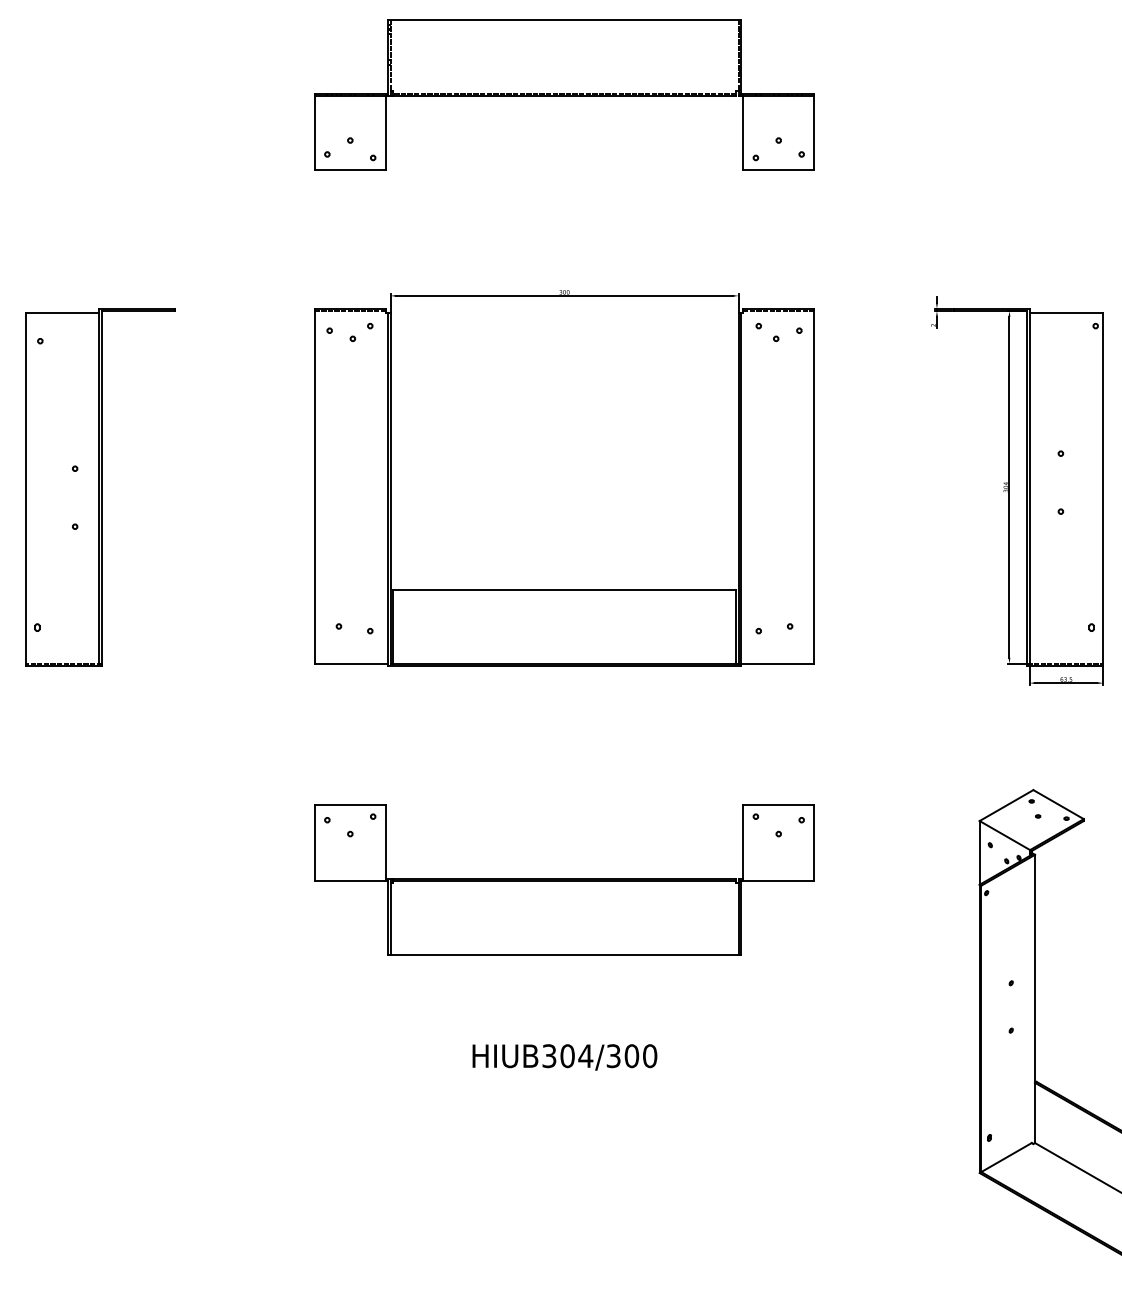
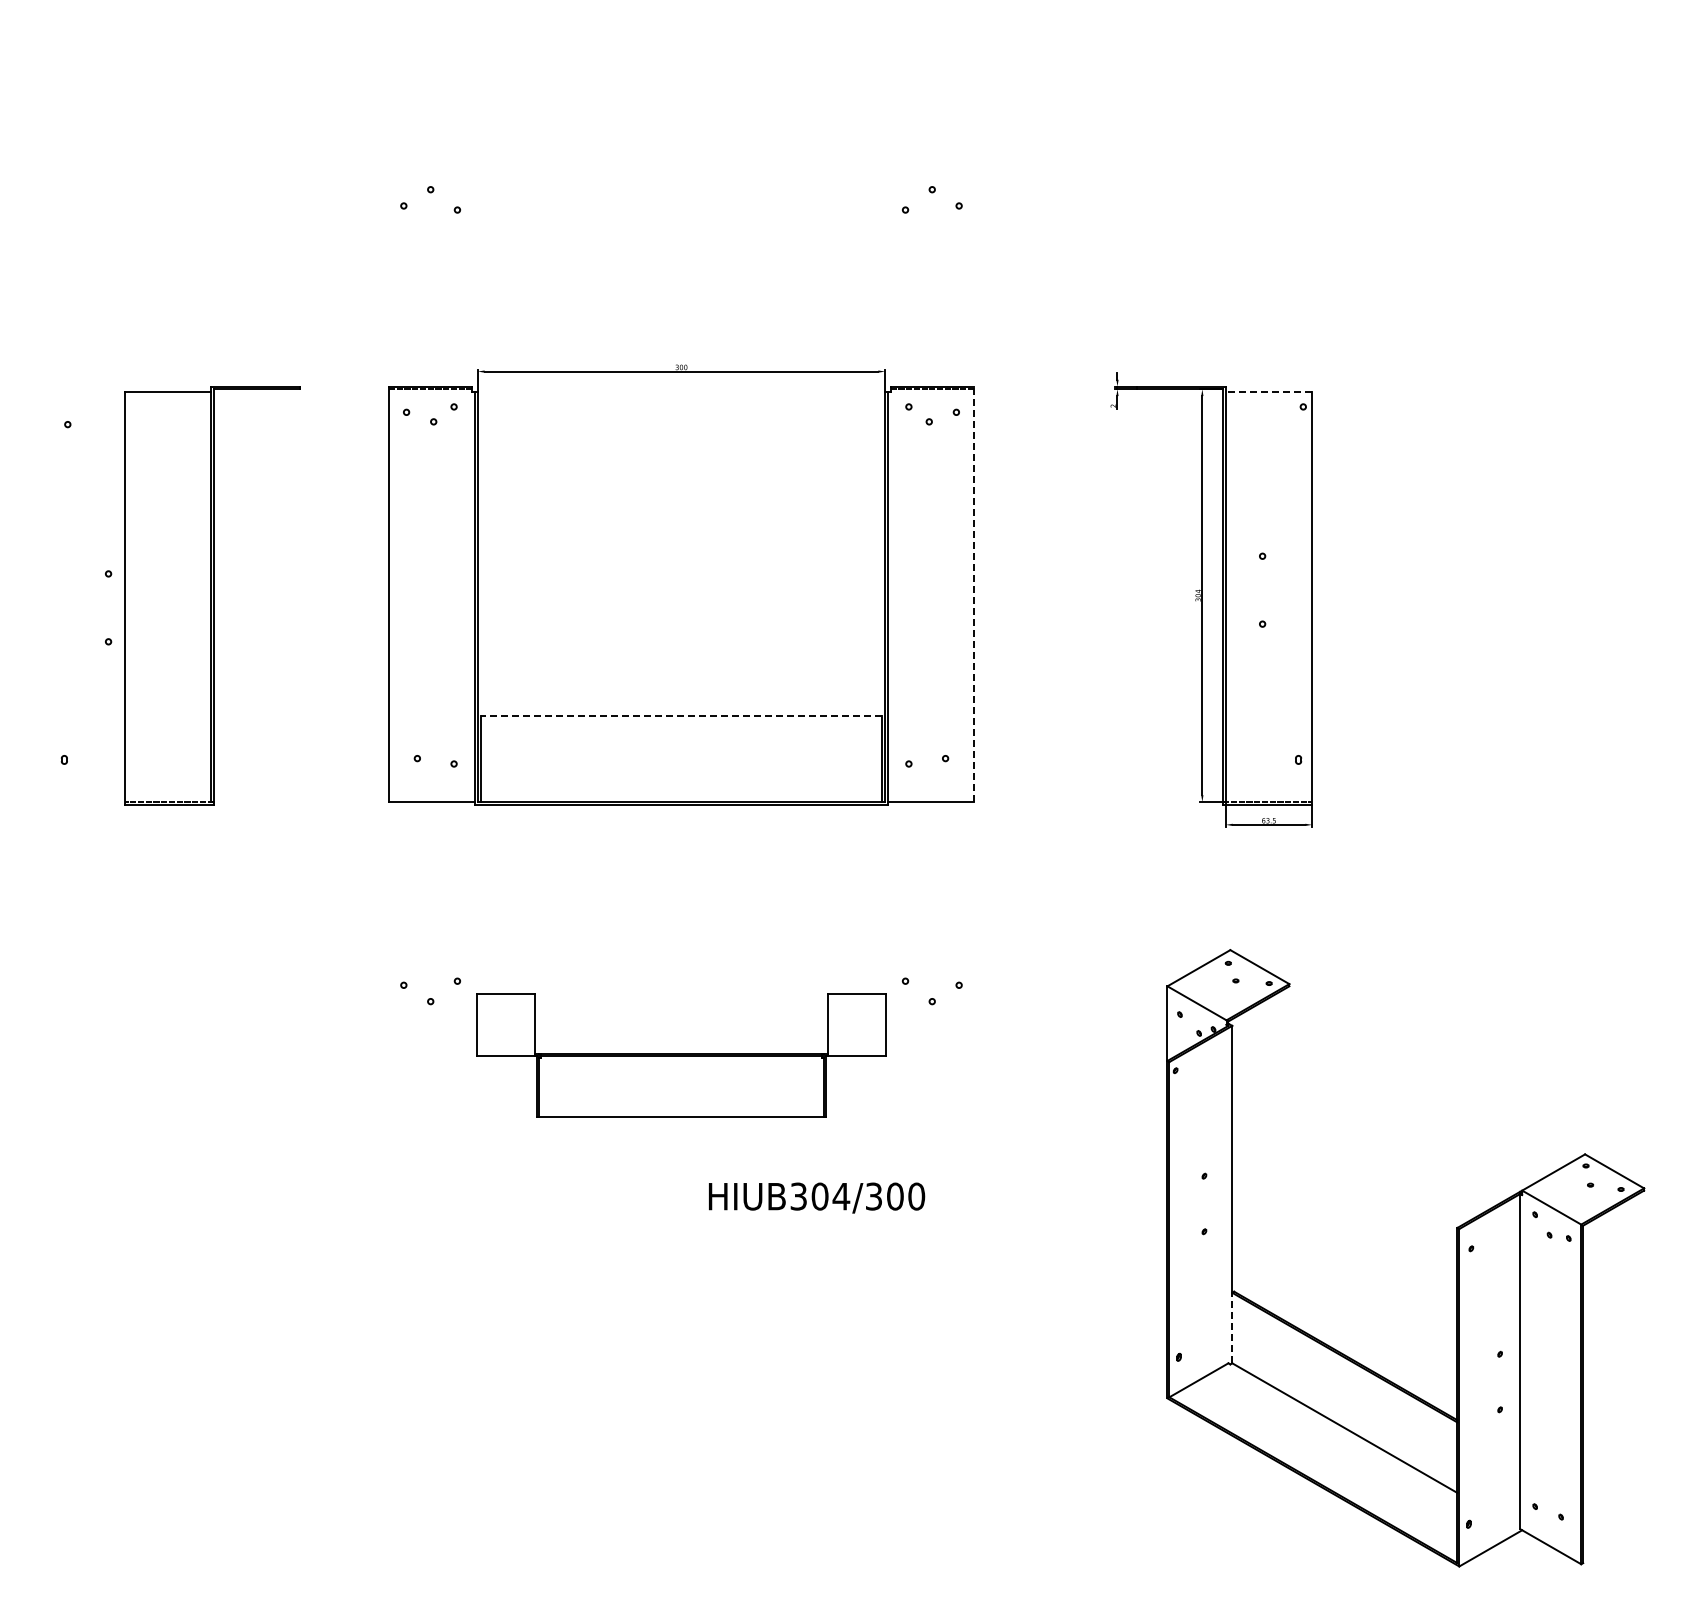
part: (564, 95) -> (681, 136), removed
line: (1065, 313) -> (1268, 392), solid -> dashed
line: (814, 486) -> (974, 594), solid -> dashed
part: (100, 487) -> (212, 595), moved
line: (564, 589) -> (681, 715), solid -> dashed
part: (564, 880) -> (681, 1055), size x0.7
text: (565, 1056) -> (817, 1197), moved
line: (1035, 1112) -> (1232, 1327), solid -> dashed

